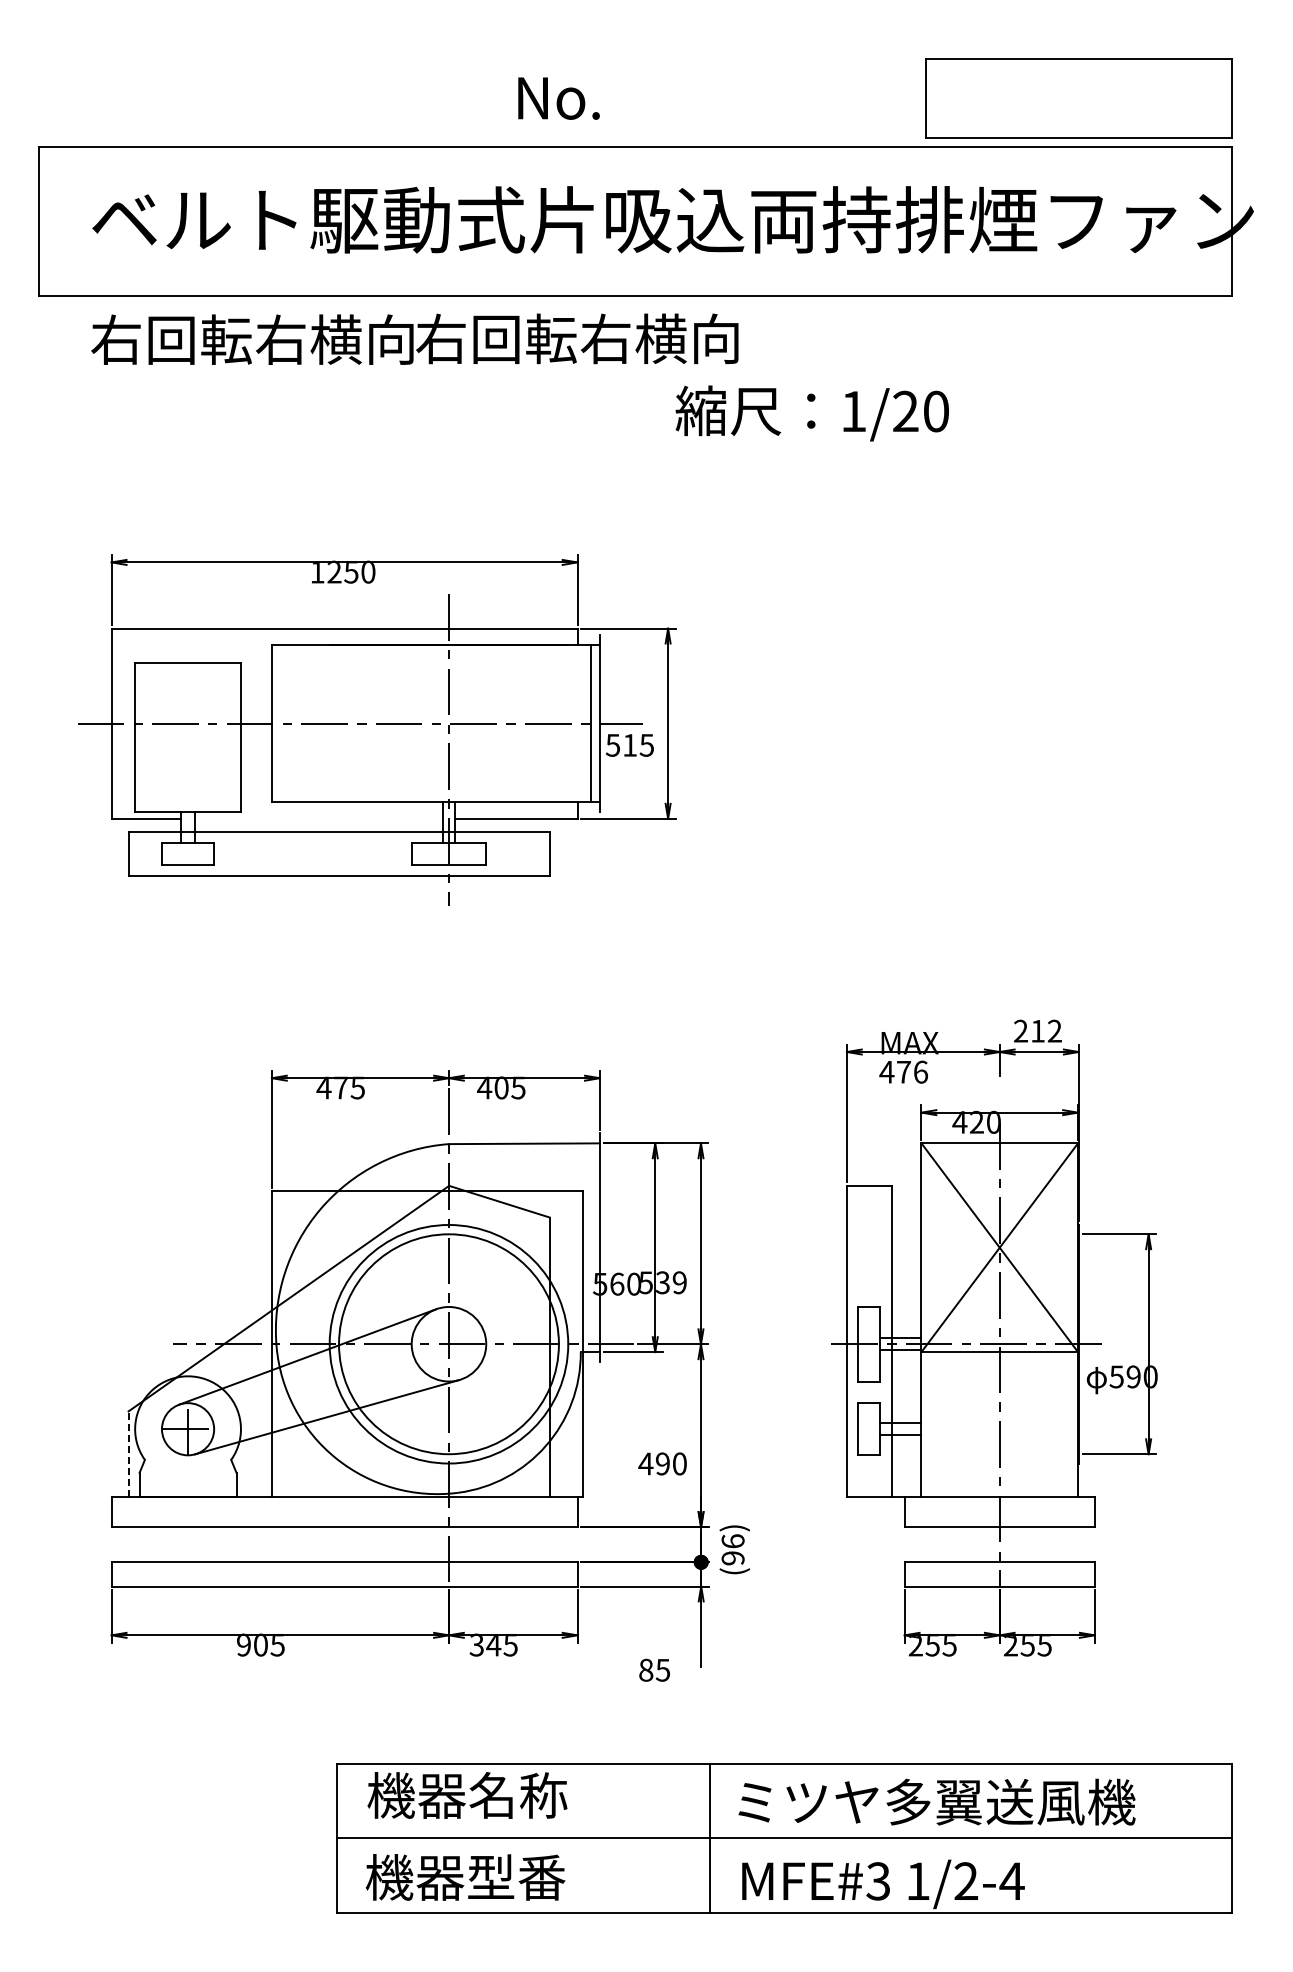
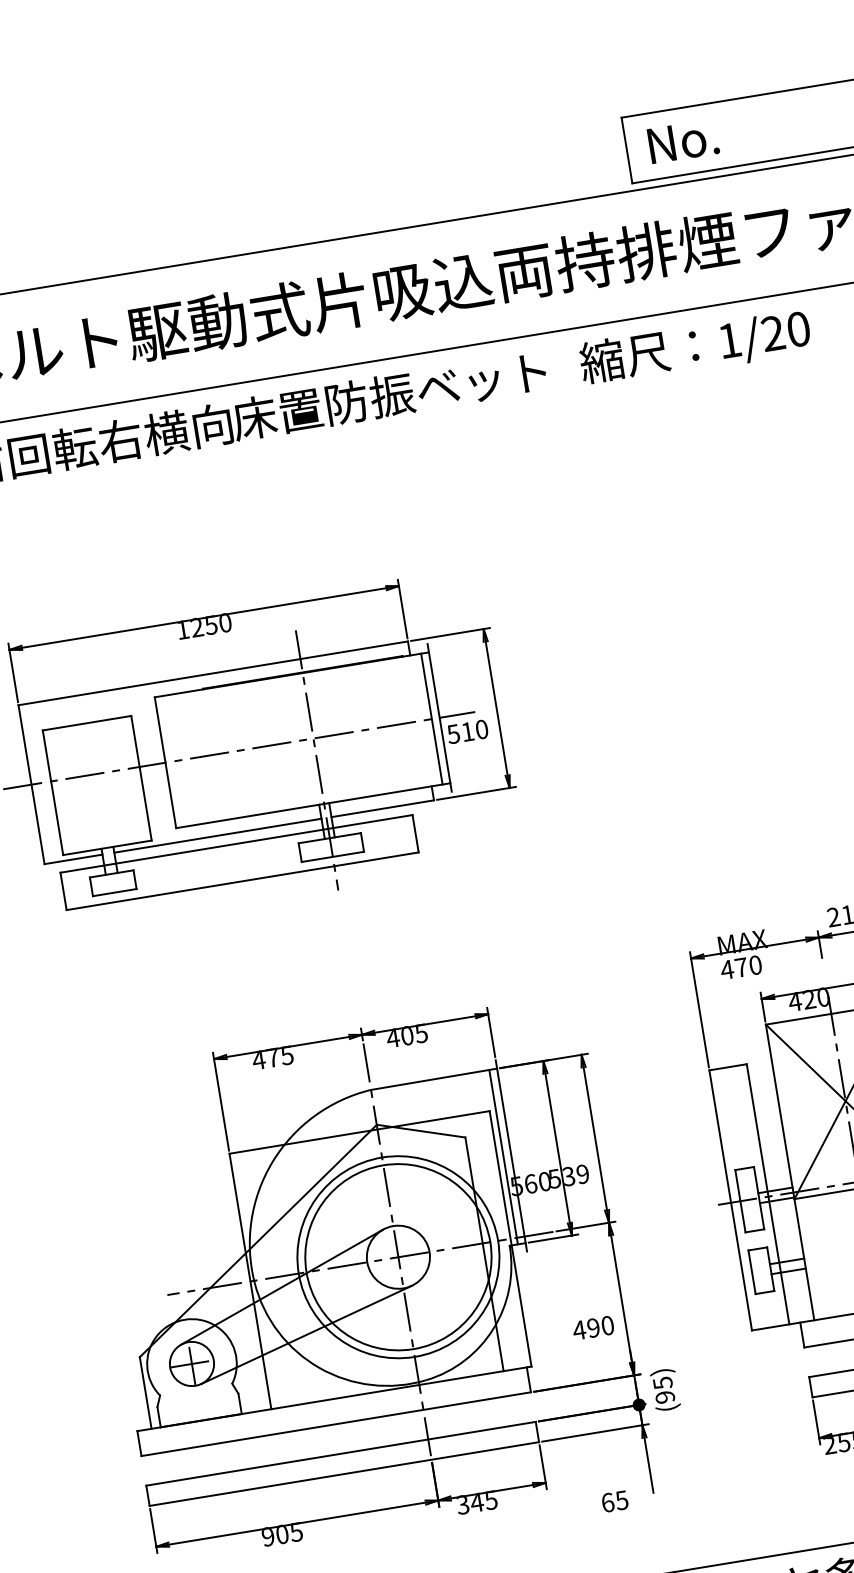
text: (558, 98) -> (683, 141), moved
text: (602, 338) -> (389, 395), 右回転右横向 -> 床置防振ベット
text: (811, 413) -> (694, 348), moved
text: (646, 744) -> (481, 728), 515 -> 510
line: (319, 818) -> (218, 835), added
text: (921, 1071) -> (756, 964), 476 -> 470
line: (590, 1247) -> (503, 1156), added
line: (128, 1454) -> (145, 1393), dashed -> solid
text: (732, 1541) -> (662, 1383), (96) -> (95)
text: (646, 1669) -> (608, 1502), 85 -> 65

